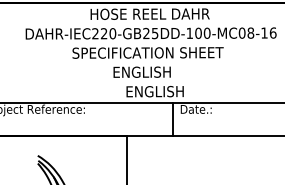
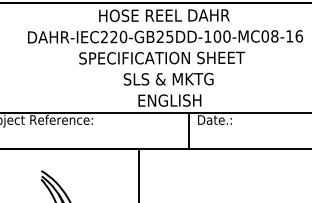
text: (153, 72) -> (168, 79), ENGLISH -> SLS & MKTG

